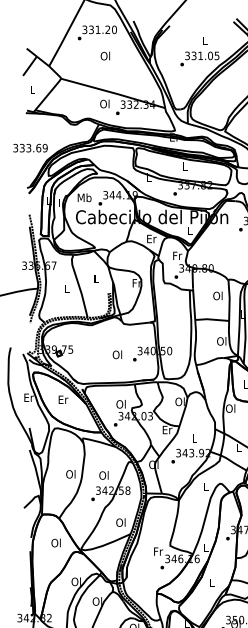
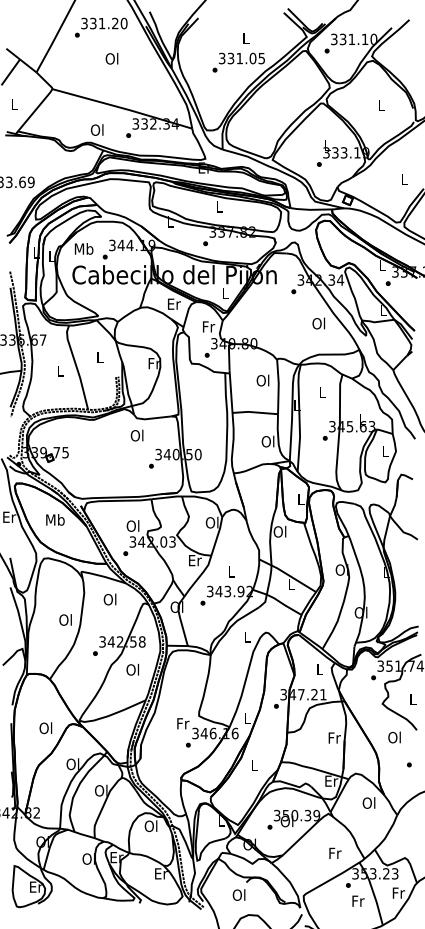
text: (105, 103) -> (97, 129), moved
text: (116, 354) -> (136, 435), moved
text: (63, 399) -> (55, 519), Er -> Mb
text: (103, 475) -> (109, 599), moved
text: (120, 522) -> (132, 669), moved
text: (55, 543) -> (45, 728), moved

